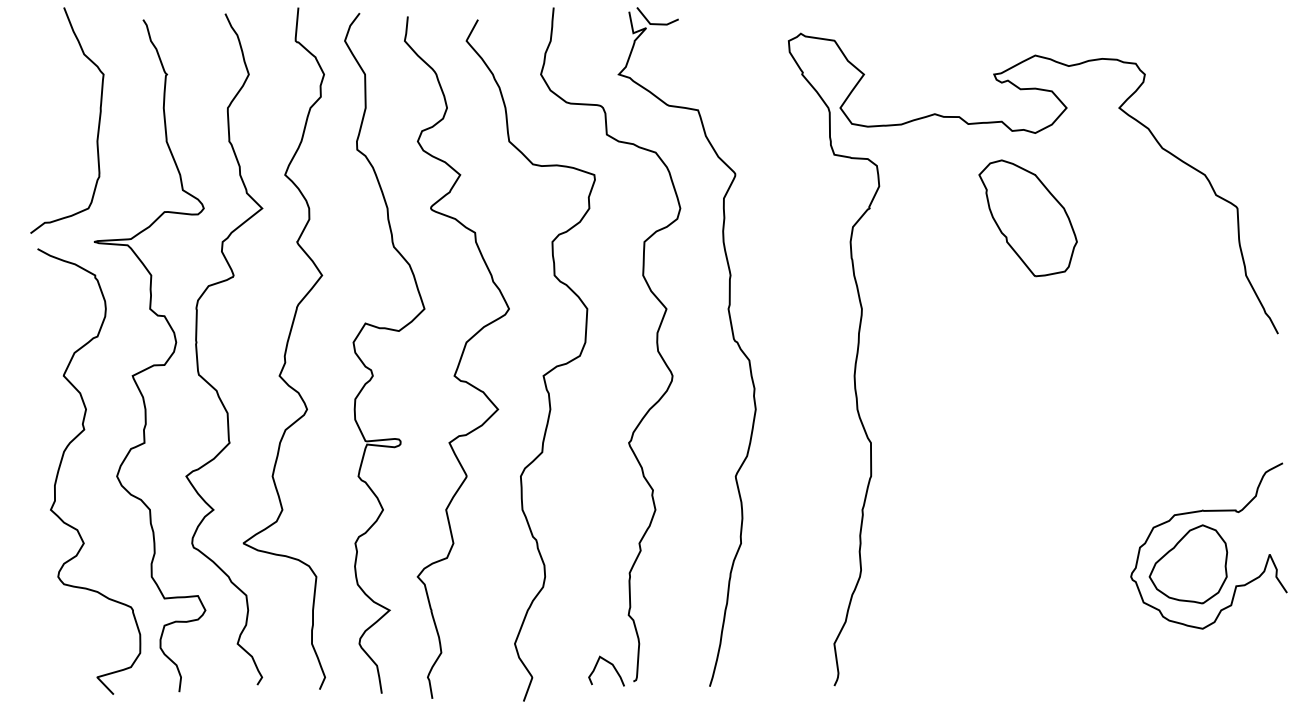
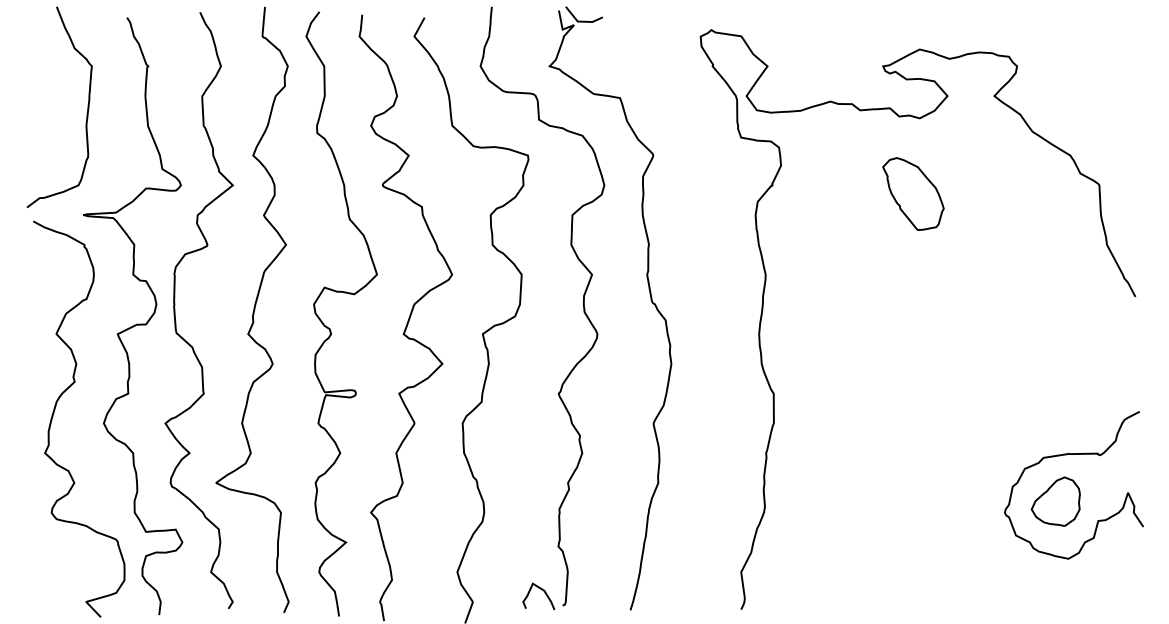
part: (1028, 217) -> (913, 193), size x0.7
part: (1188, 564) -> (1055, 501), size x0.7

